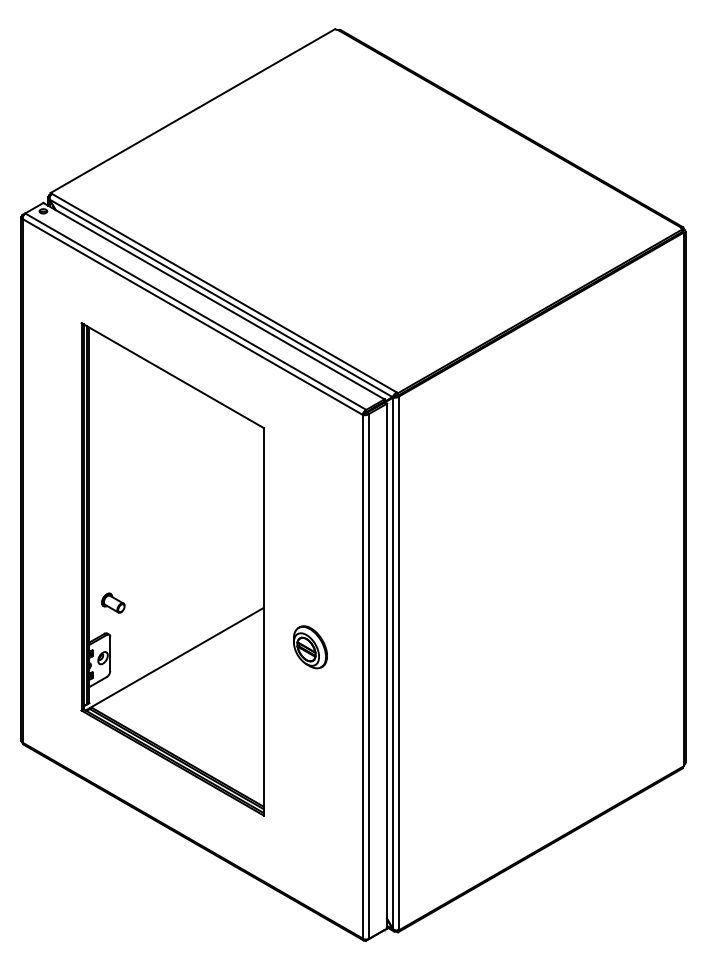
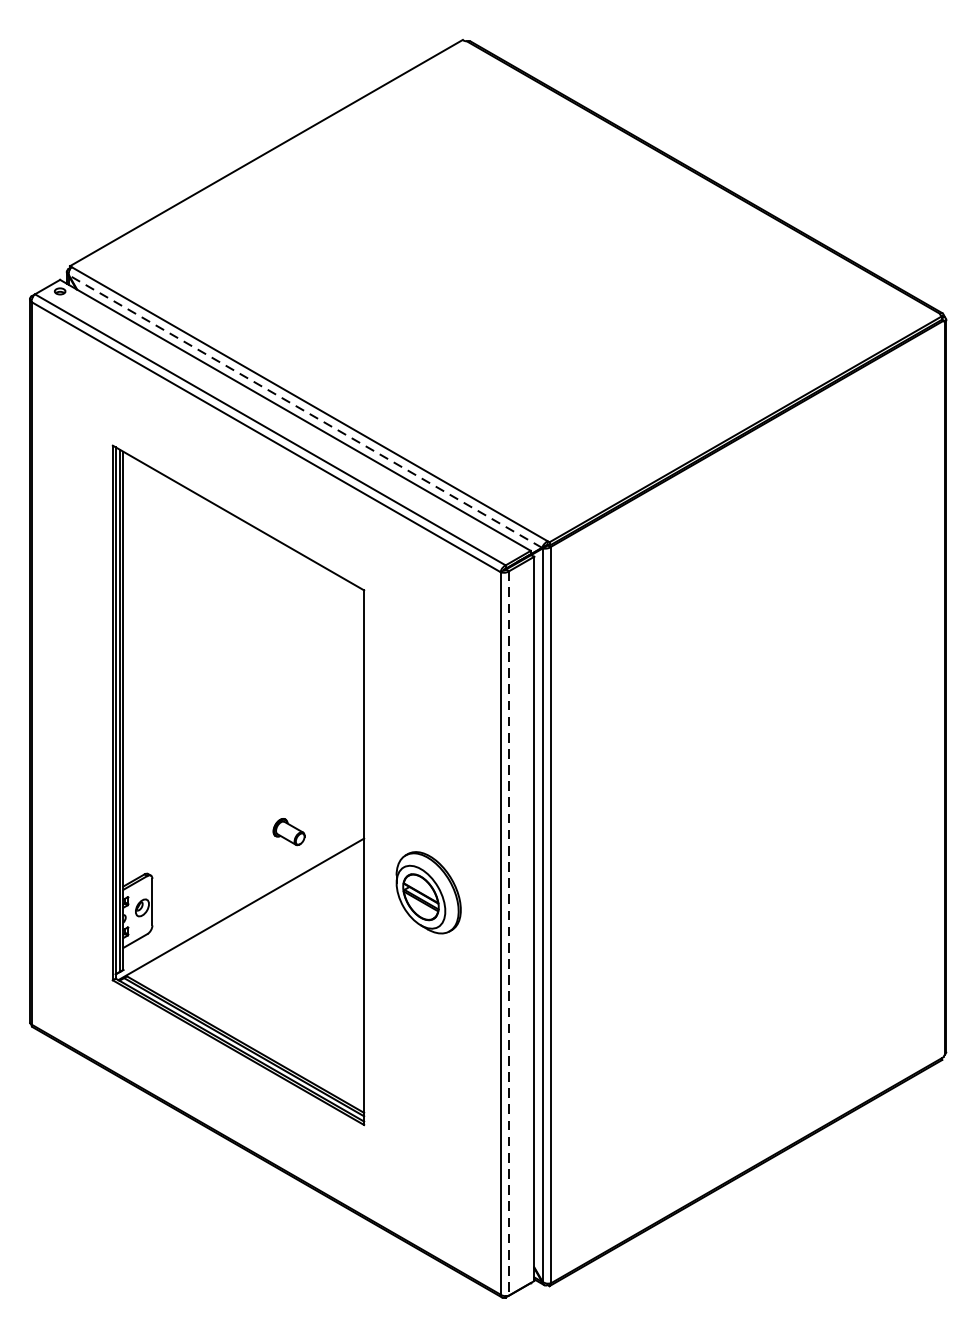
line: (221, 298) -> (305, 411), solid -> dashed
part: (113, 602) -> (289, 831), moved
part: (310, 647) -> (428, 893), size x1.4
line: (368, 677) -> (508, 934), solid -> dashed

